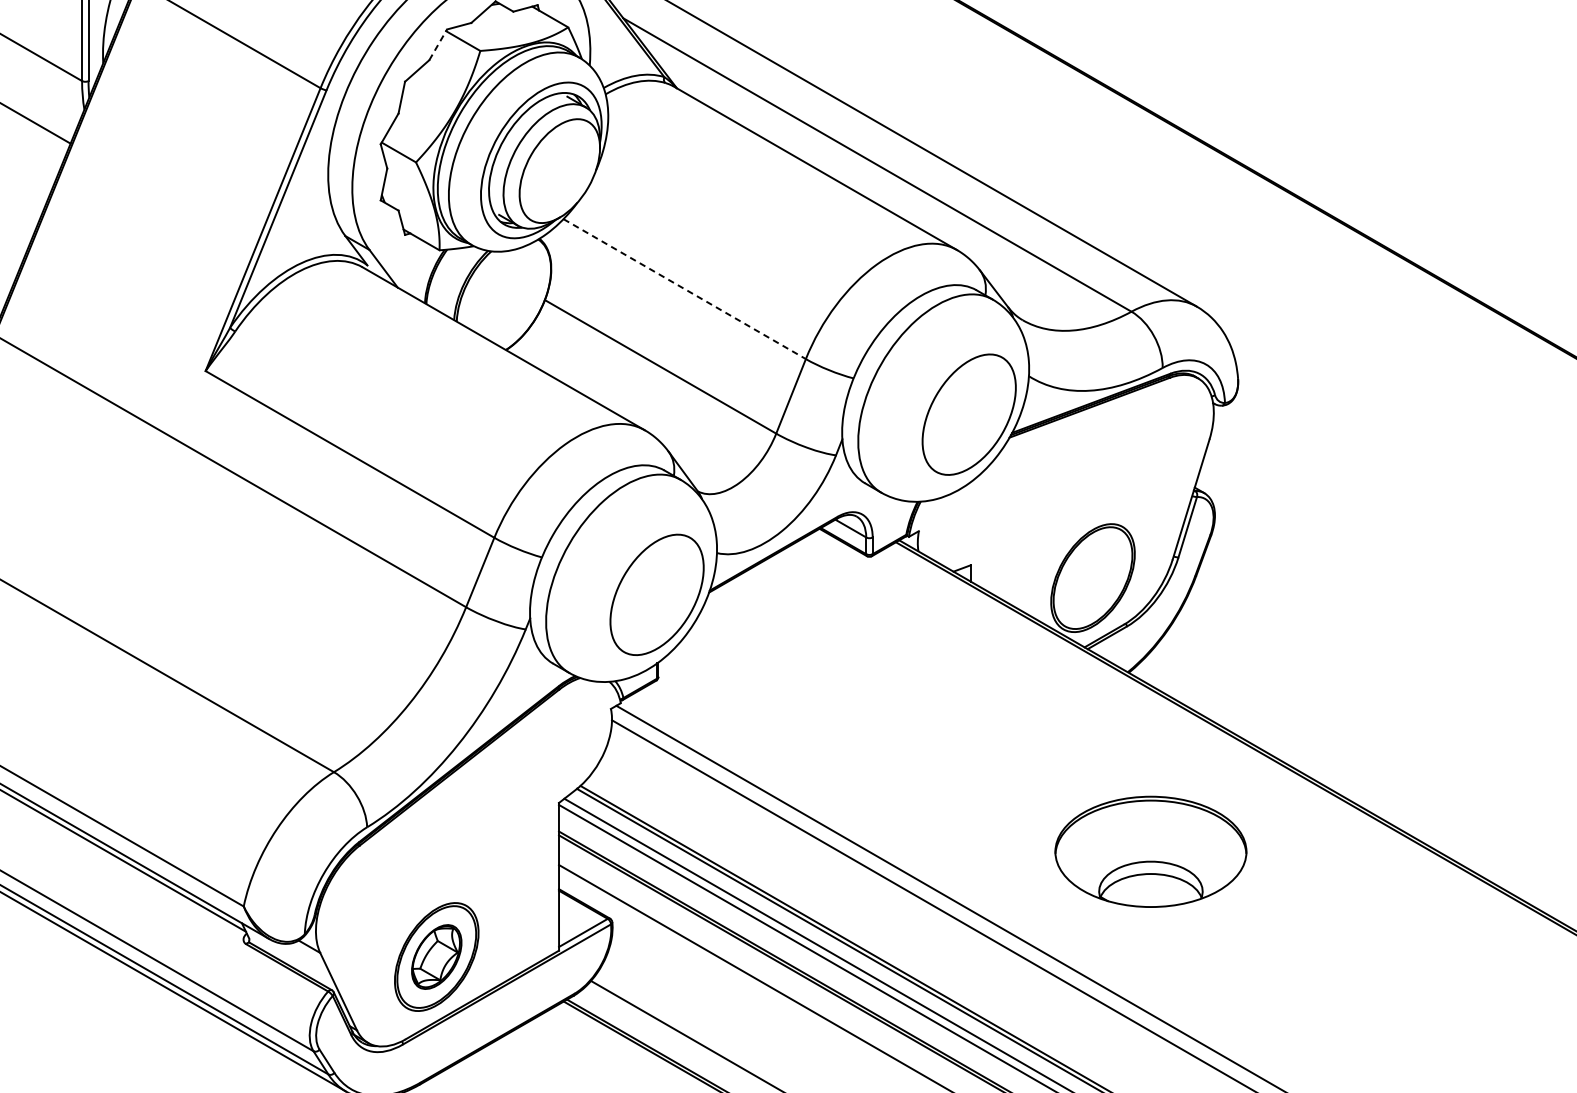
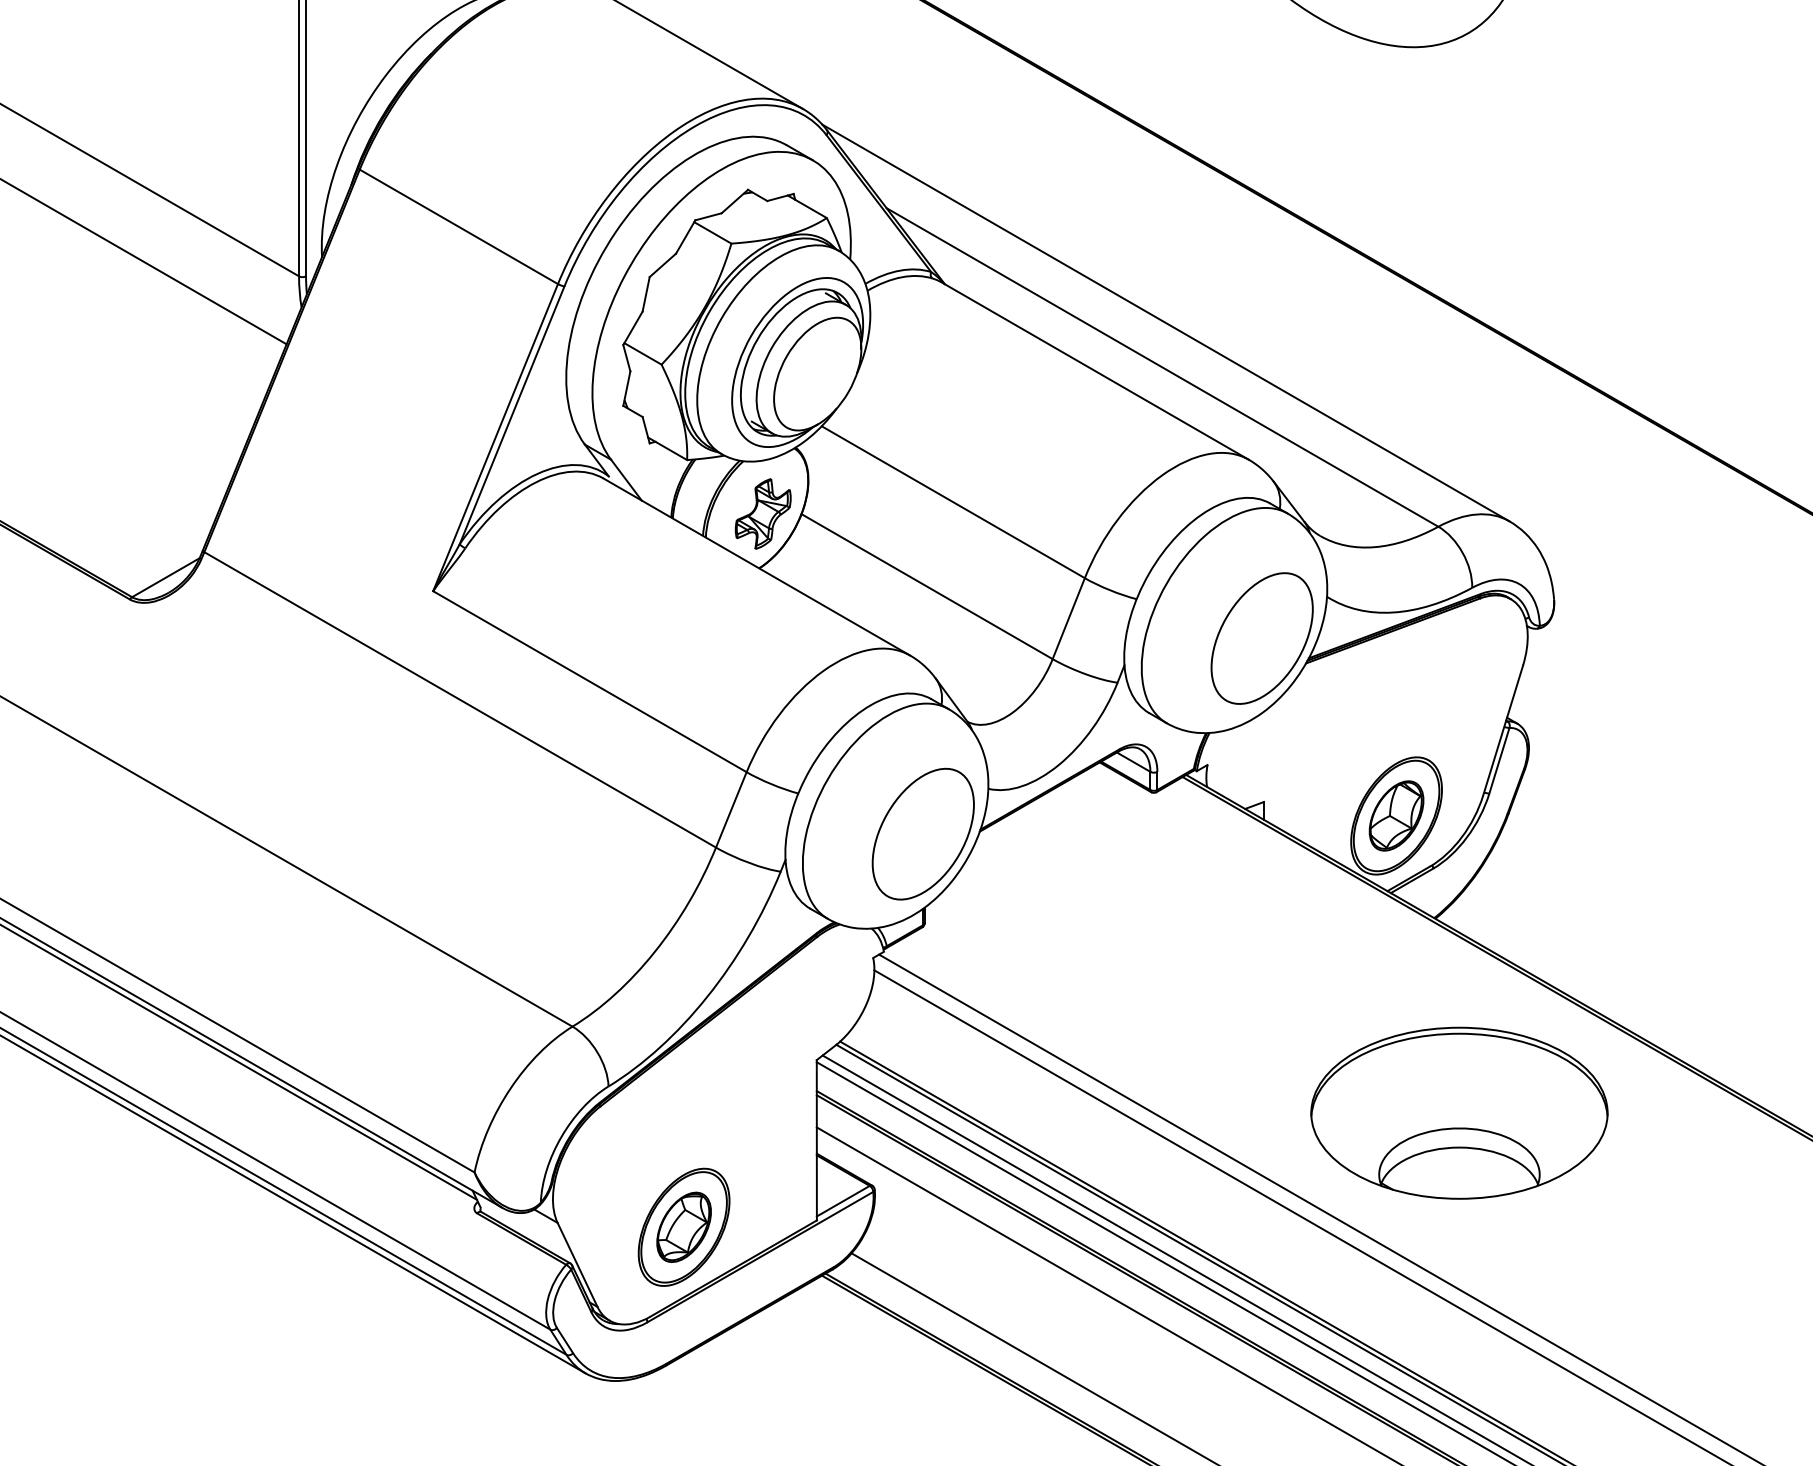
line: (438, 44) -> (685, 236), dashed -> solid
line: (684, 289) -> (953, 502), dashed -> solid
part: (508, 299) -> (762, 513), added
part: (1092, 577) -> (1396, 815), added
part: (1150, 851) -> (1459, 1112), size x1.43

